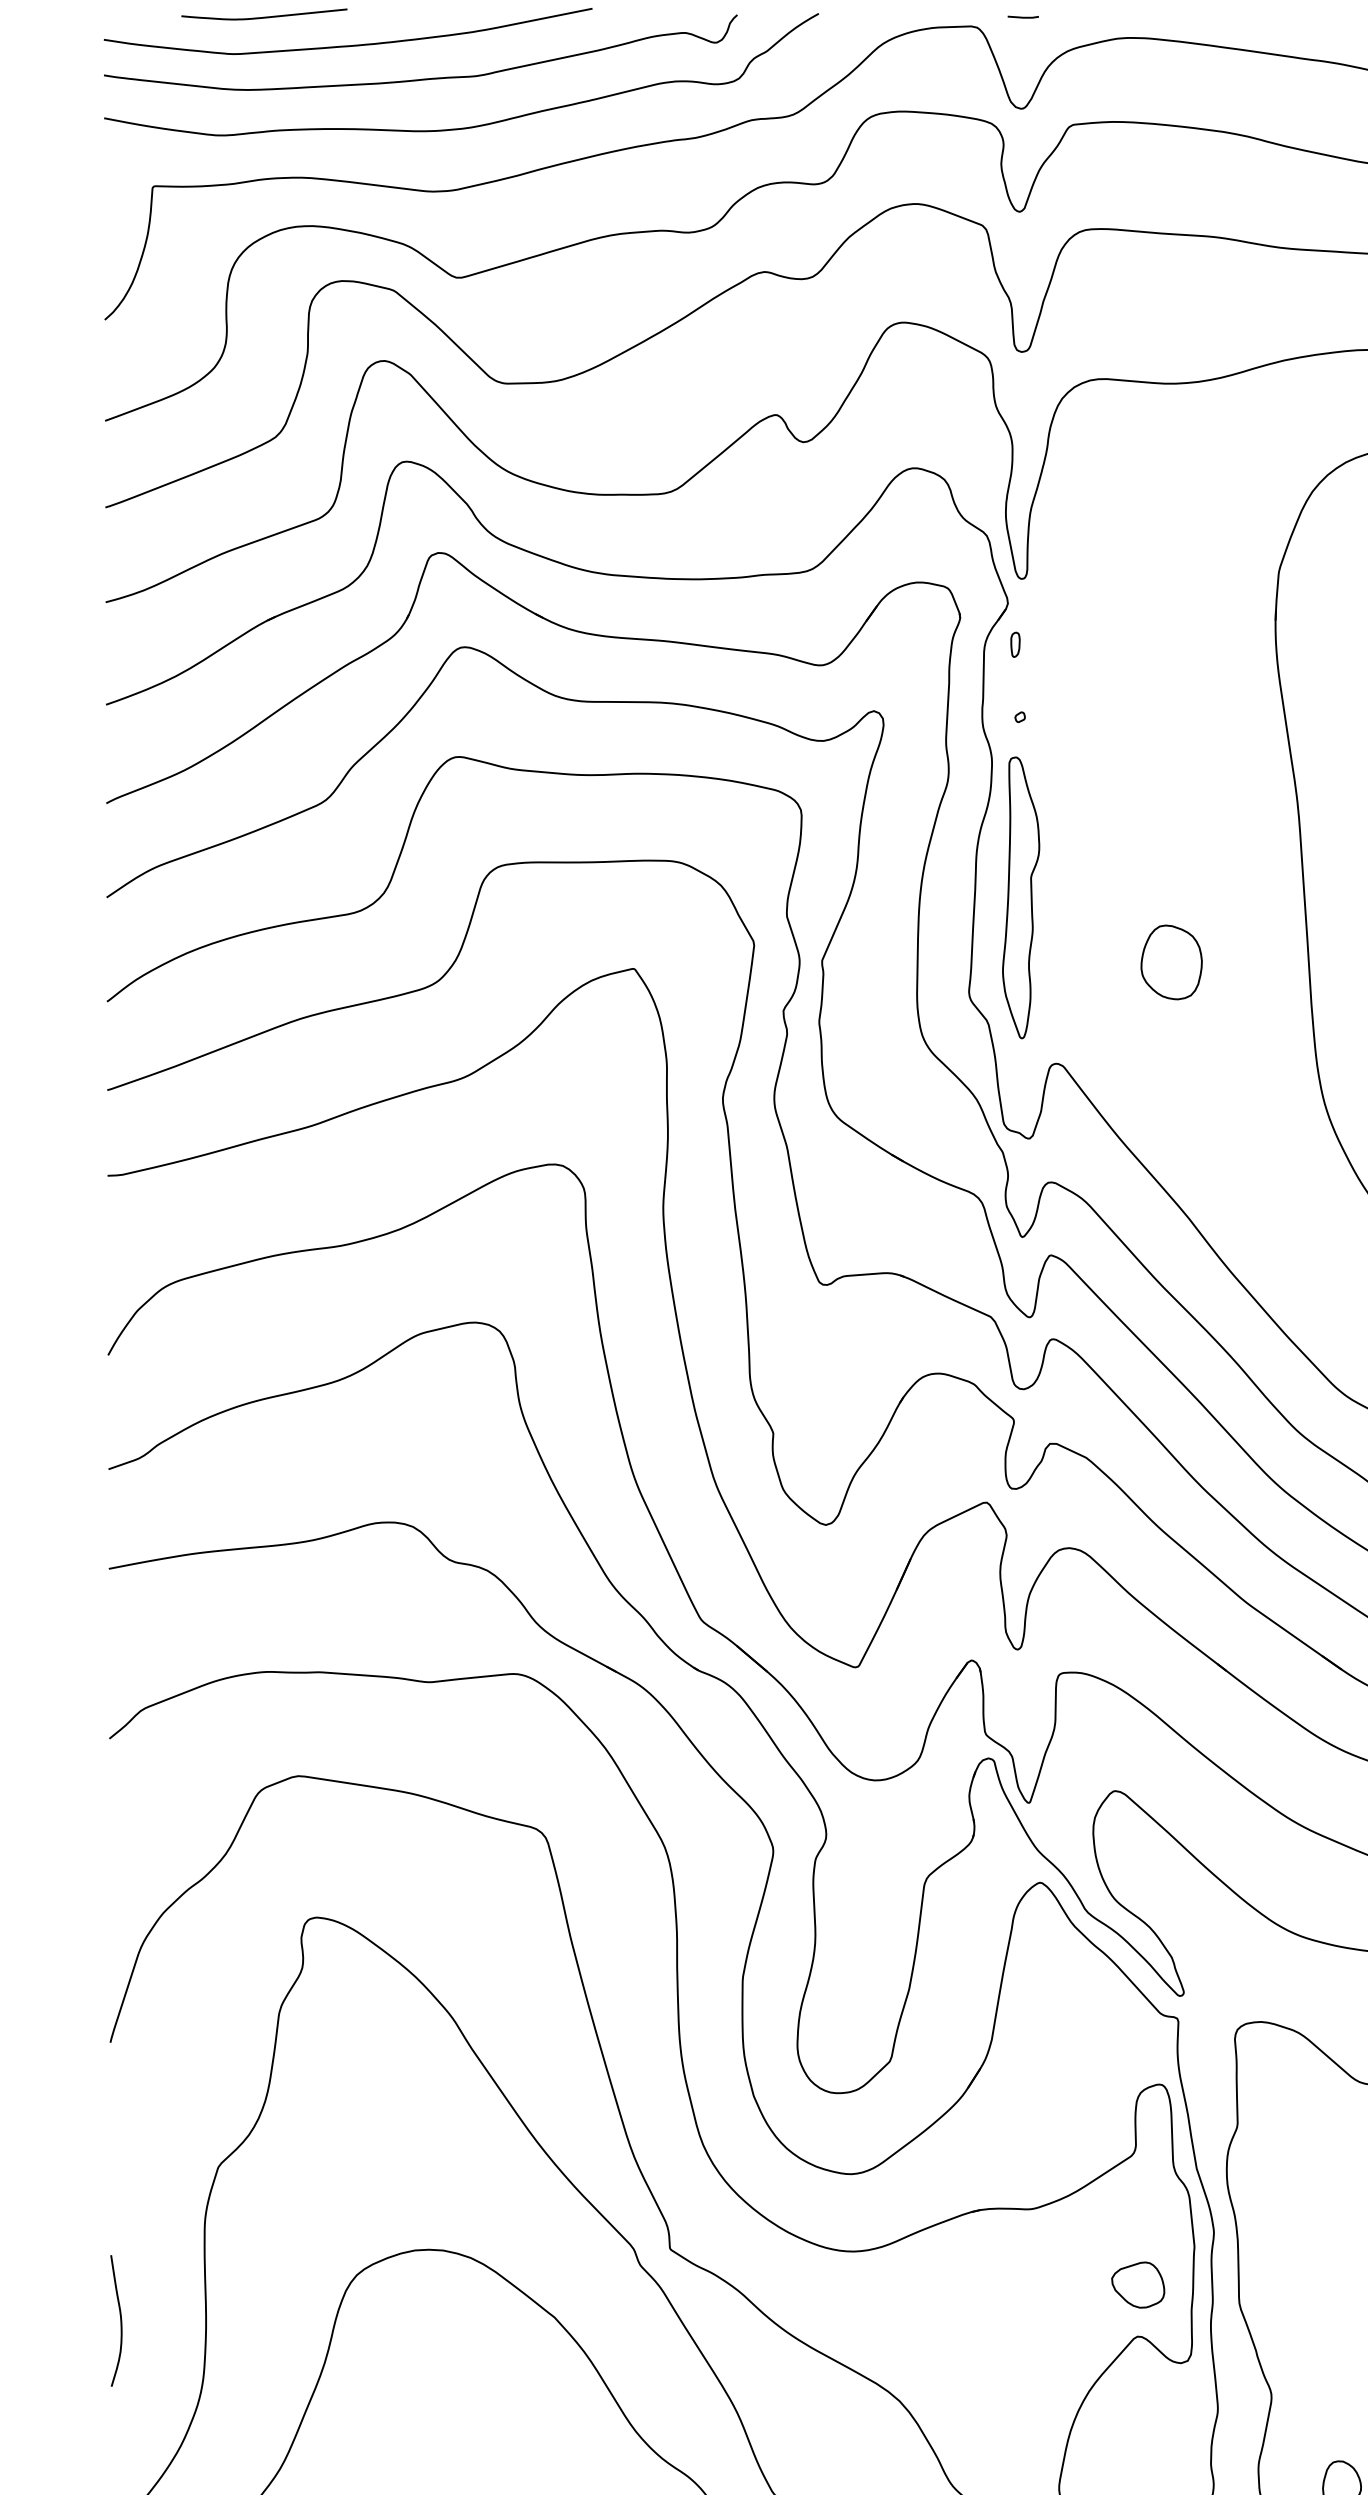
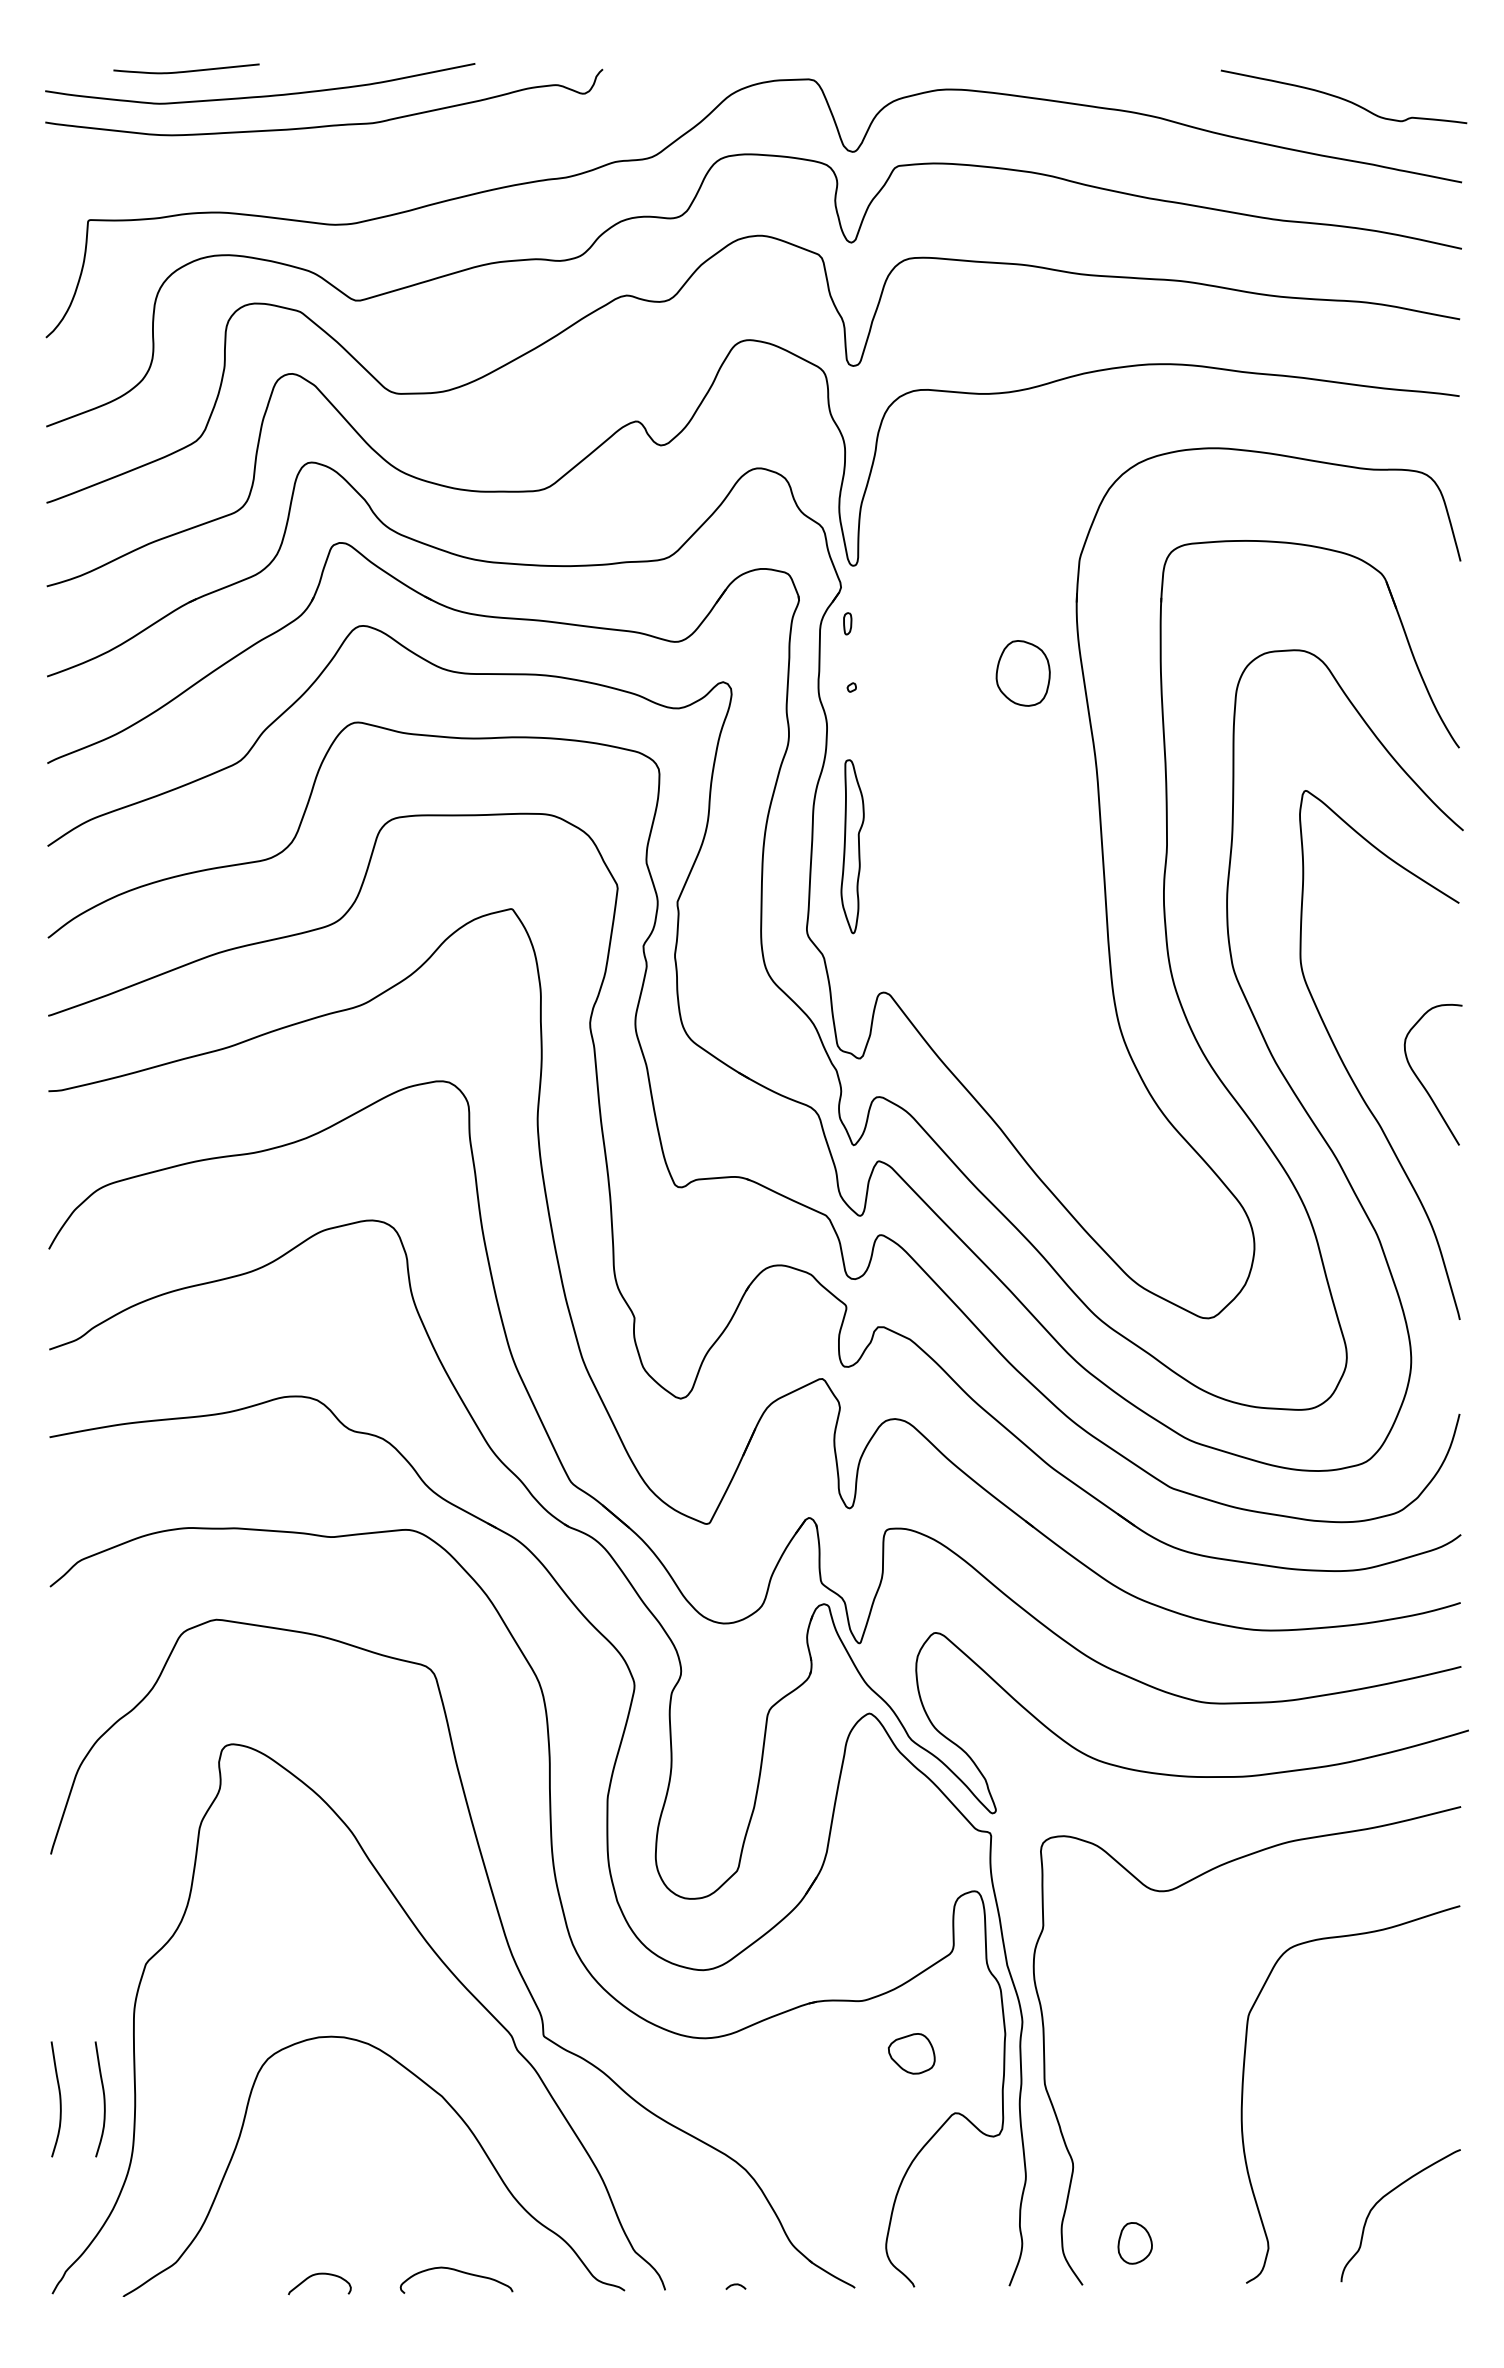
line: (1023, 16) -> (854, 70), removed
curve: (467, 126) -> (365, 167), removed
part: (1020, 897) -> (852, 846), size x0.7
part: (1170, 962) -> (1022, 673), moved
part: (1137, 2284) -> (911, 2053), moved
curve: (170, 2321) -> (103, 2099), added

